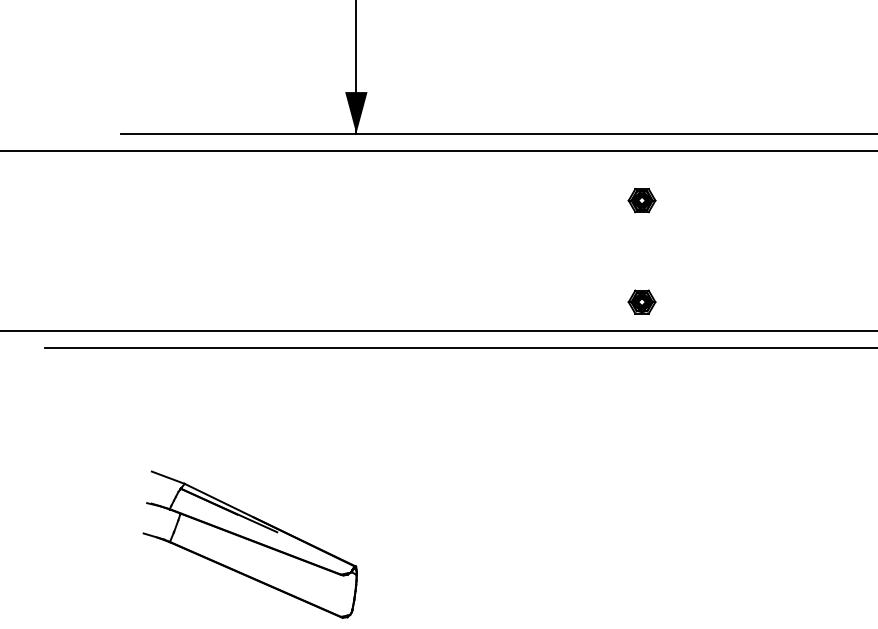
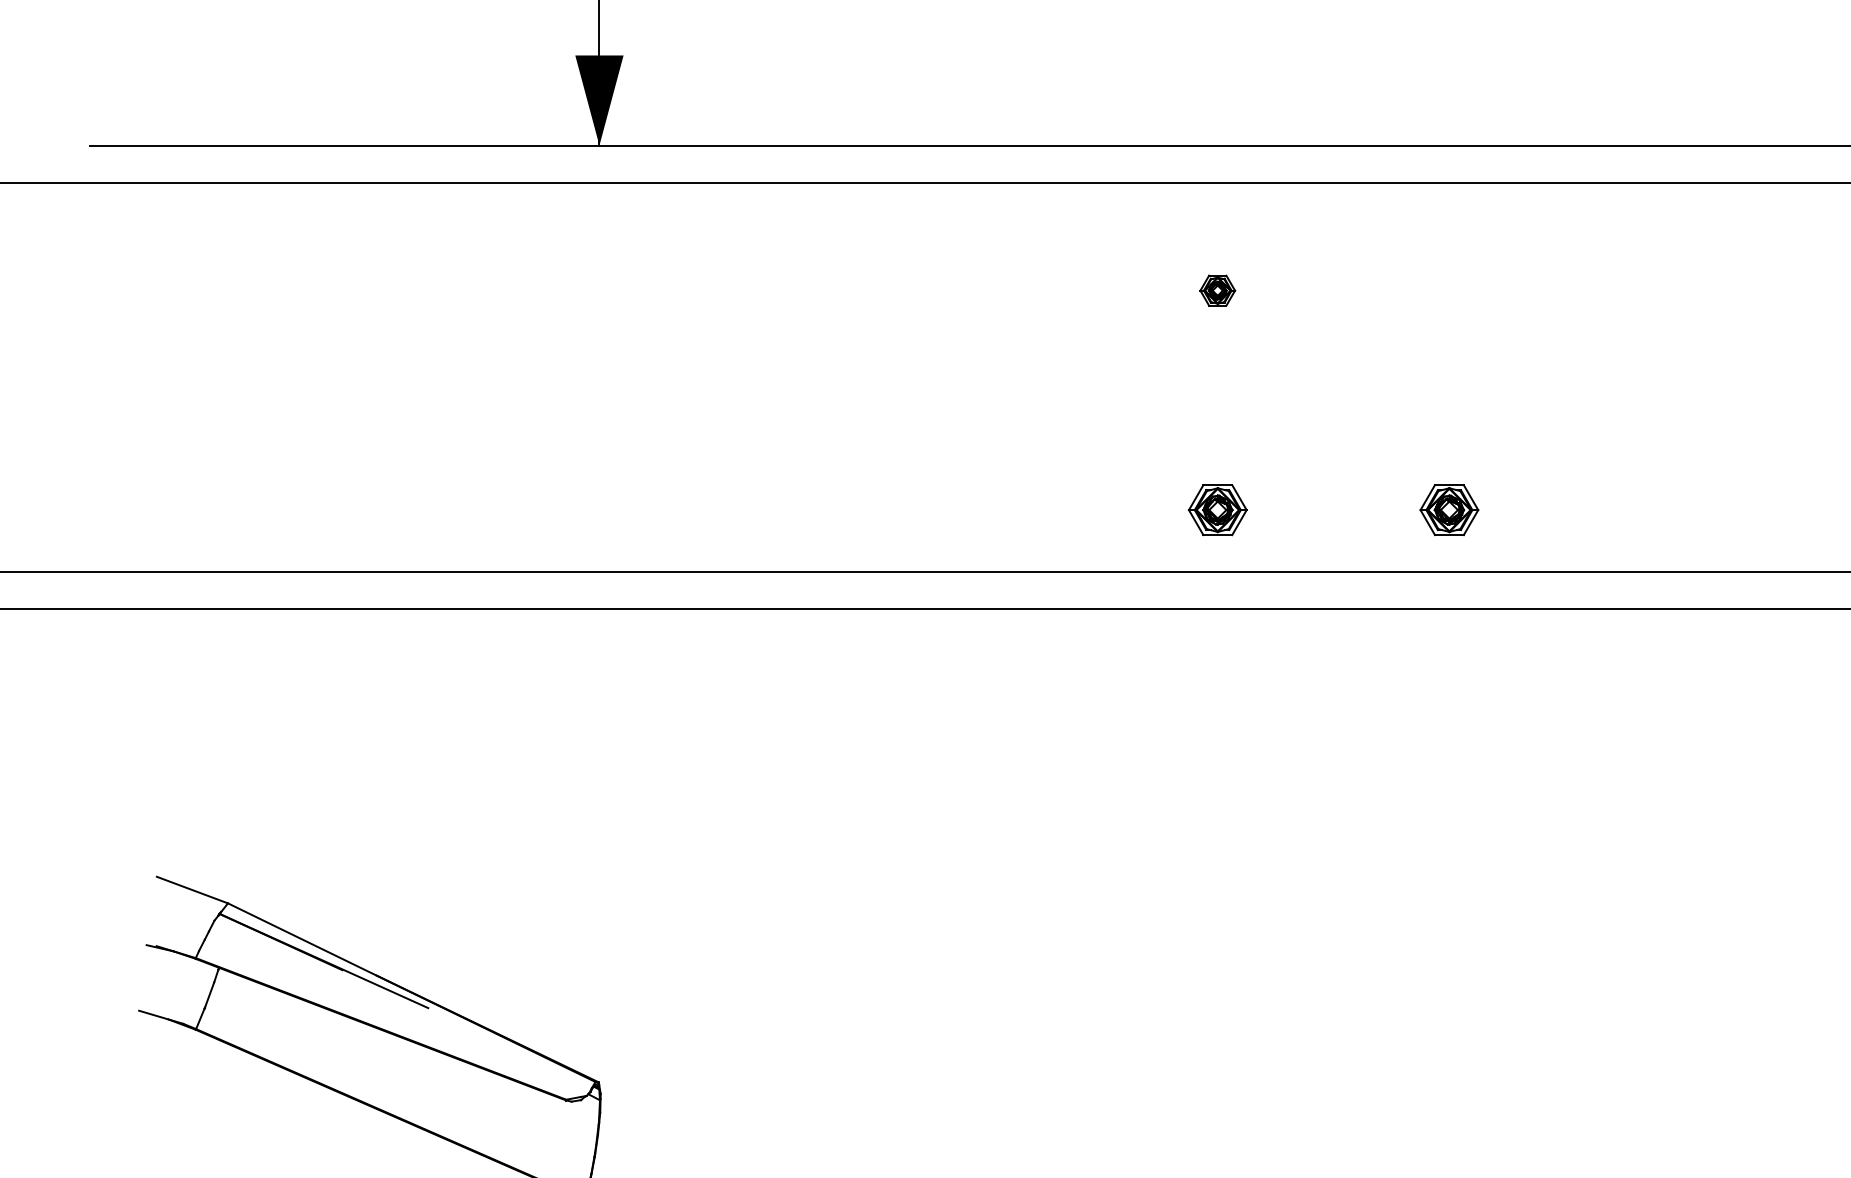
part: (641, 200) -> (1216, 290), size x0.6
part: (748, 301) -> (1448, 508), added

